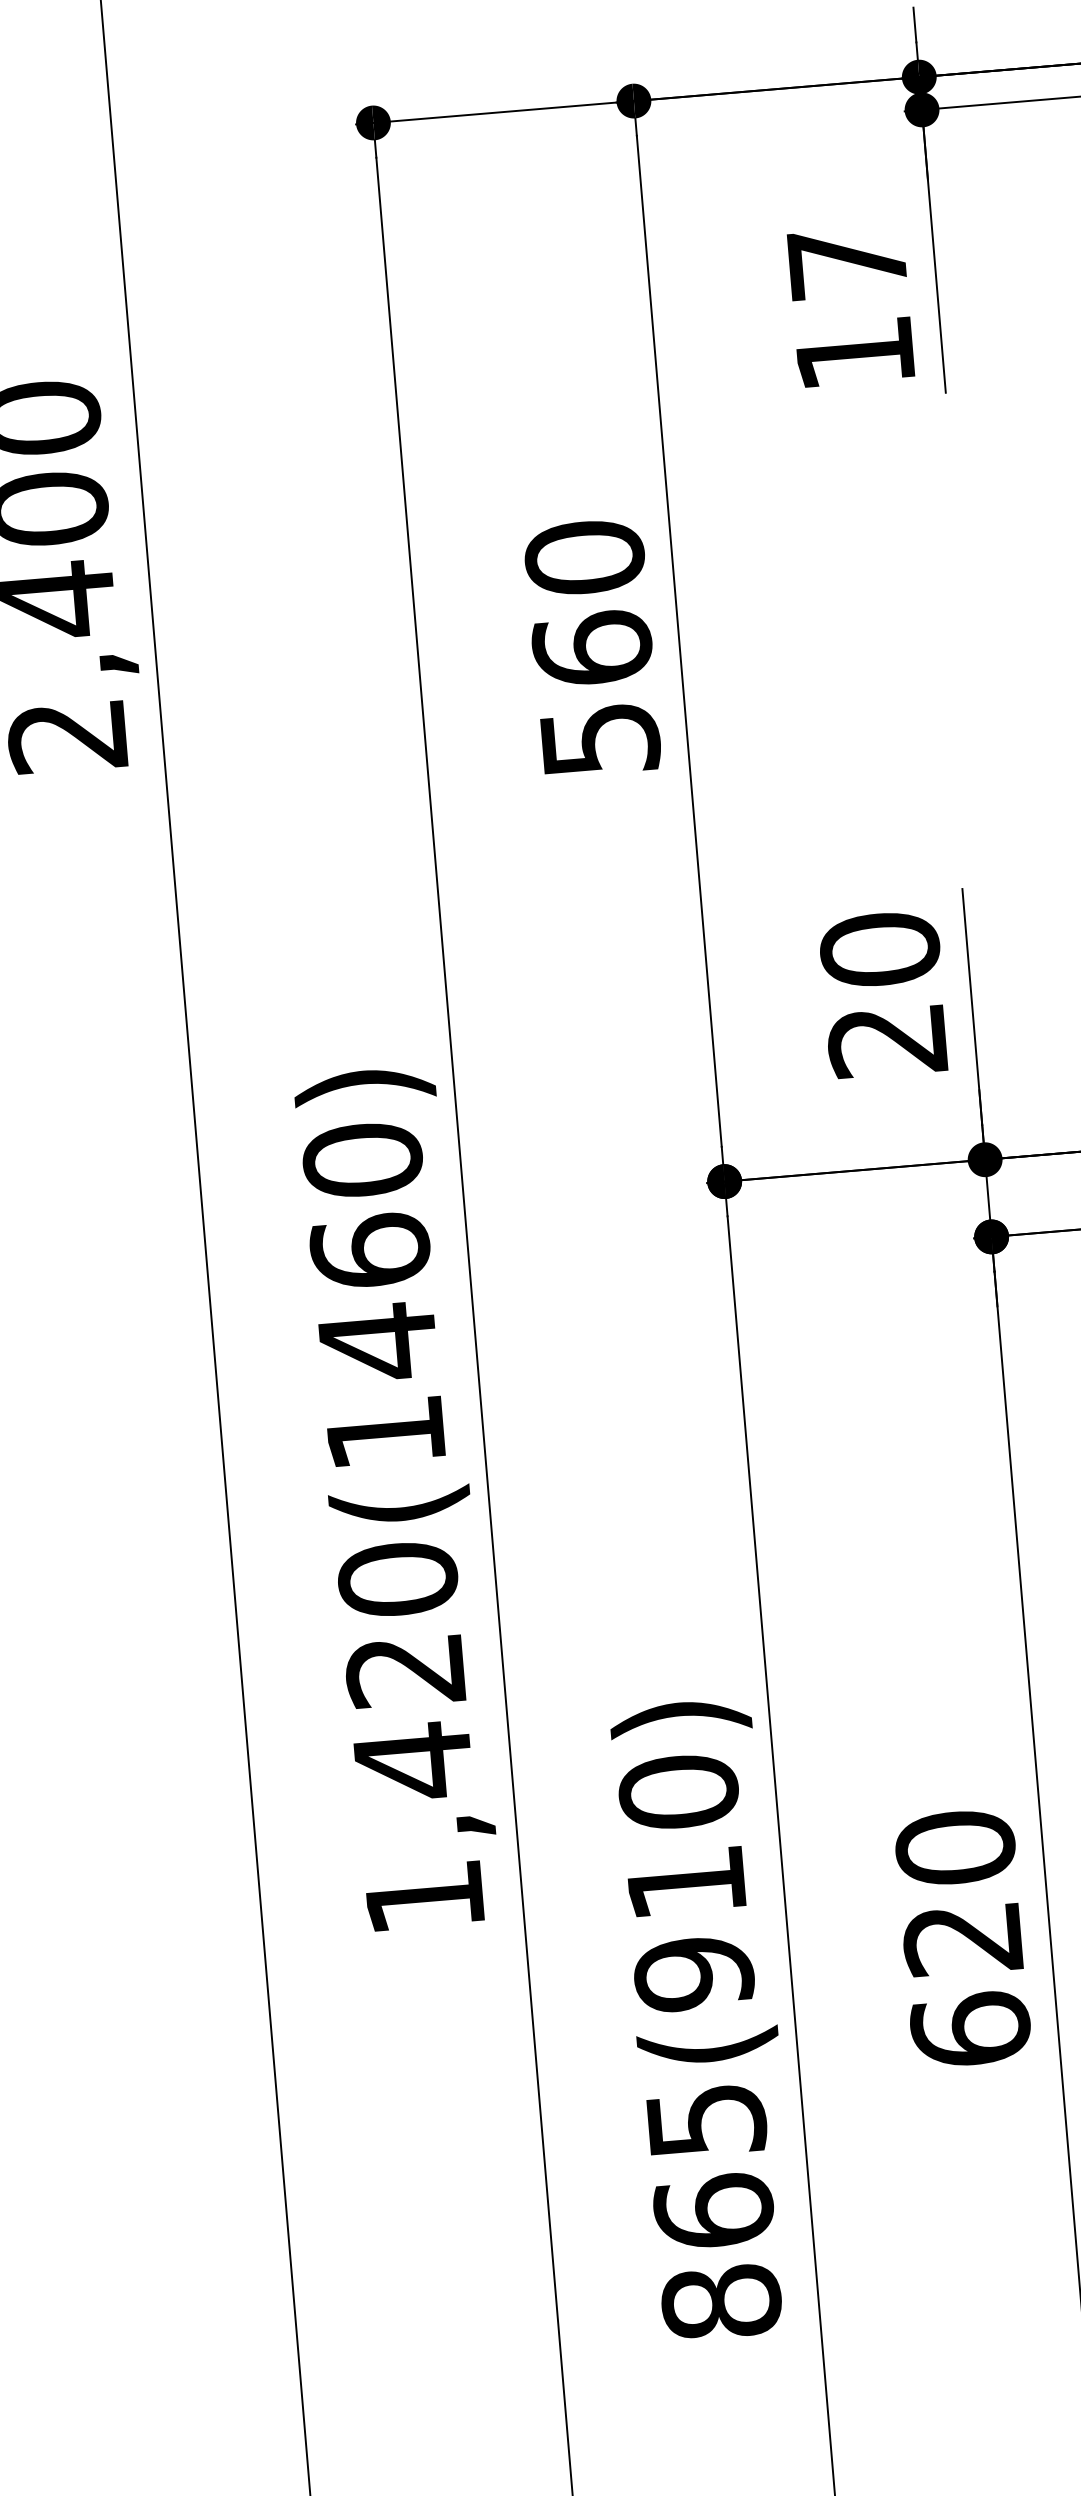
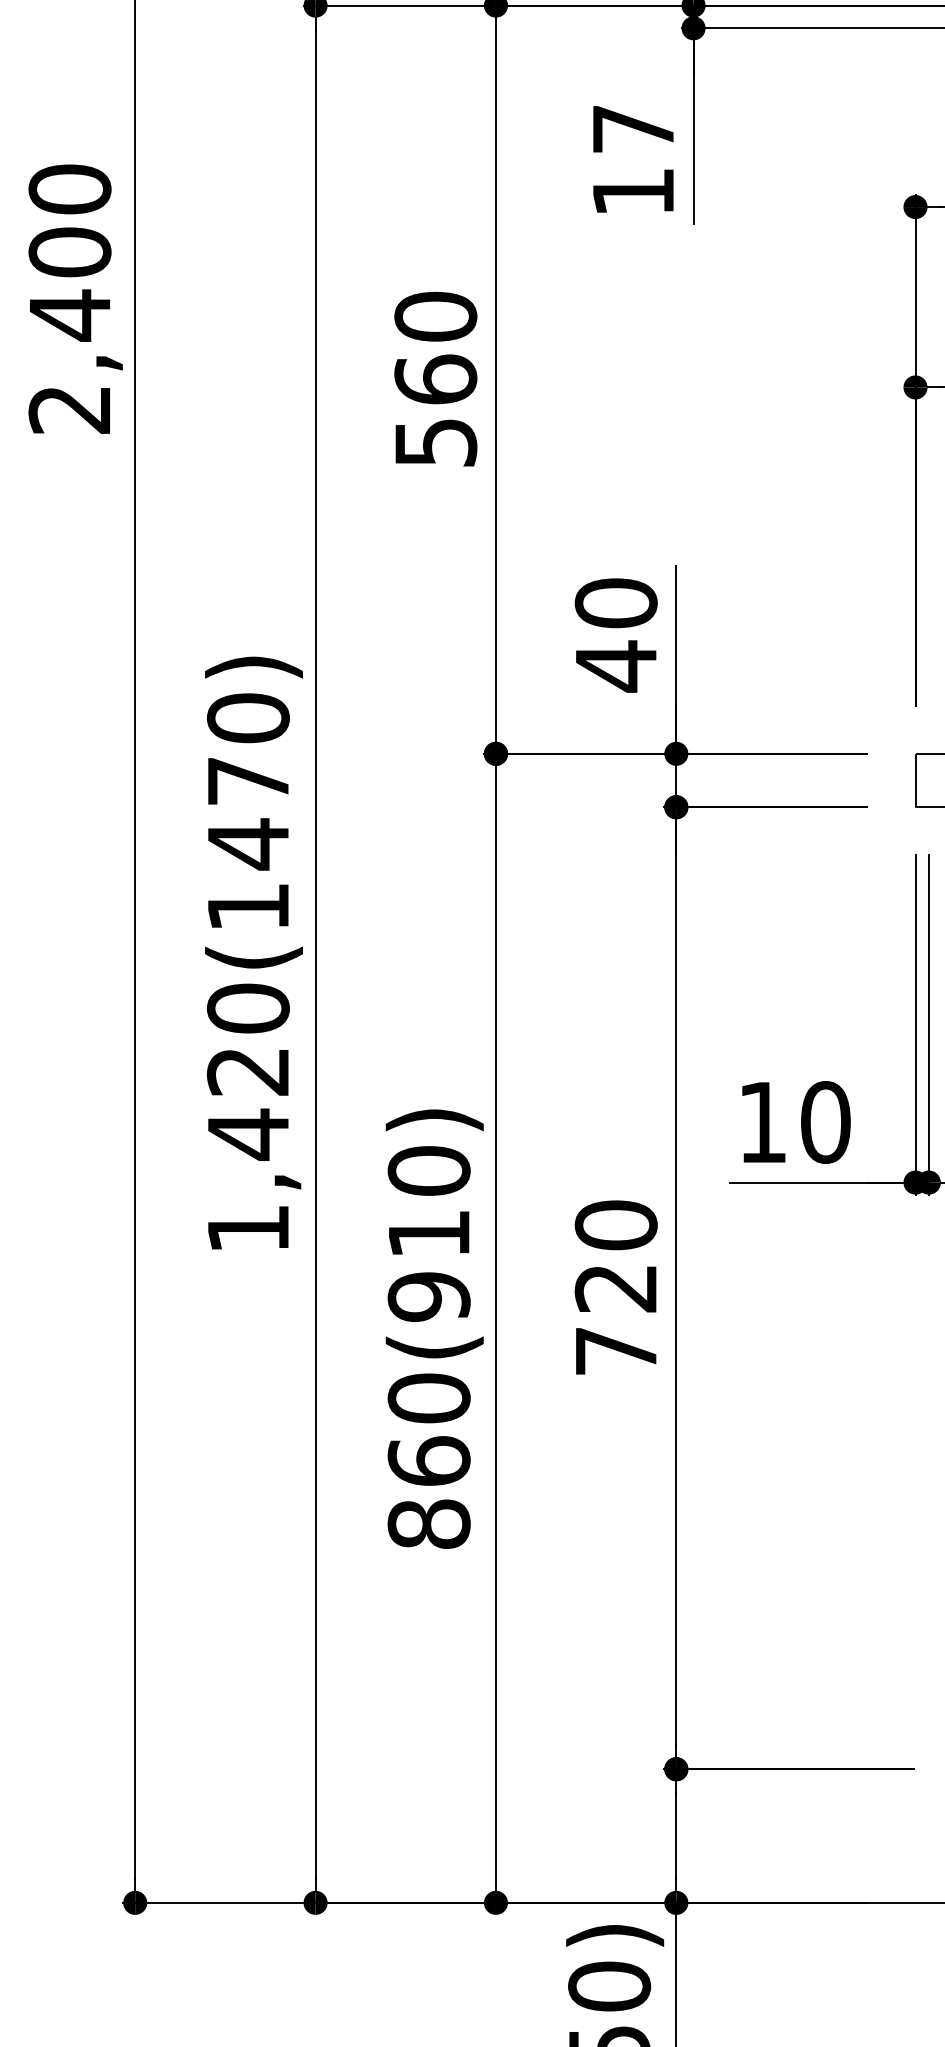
text: (886, 1041) -> (615, 666), 20 -> 40
text: (369, 1250) -> (247, 780), 1,420(1460) -> 1,420(1470)
text: (969, 2028) -> (615, 1350), 620 -> 720
text: (705, 2120) -> (428, 1398), 865(910) -> 860(910)

